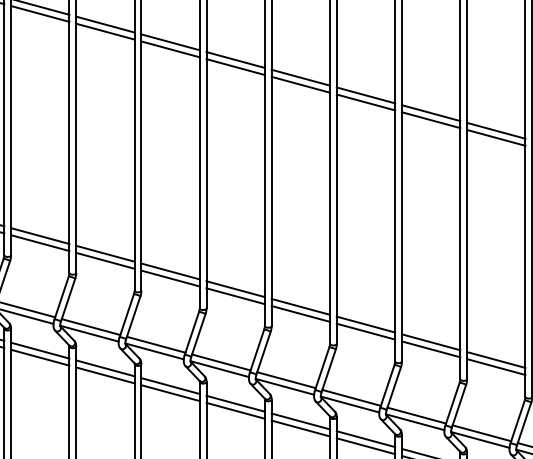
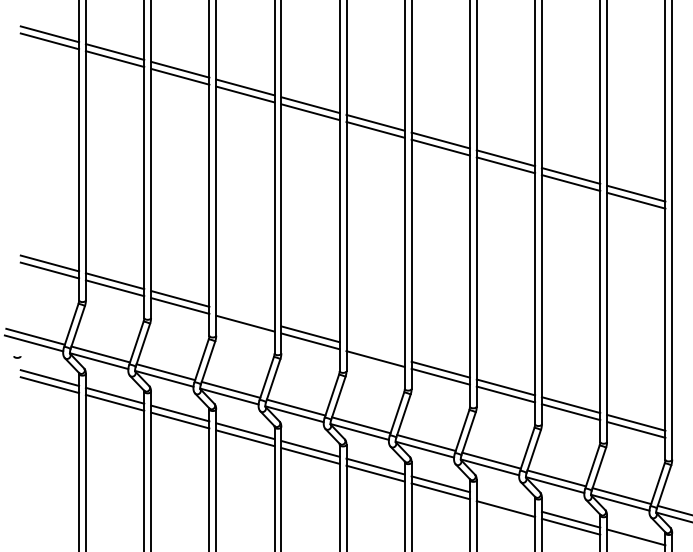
line: (105, 253) -> (245, 316), removed
line: (235, 288) -> (375, 351), removed
line: (365, 438) -> (505, 501), removed

